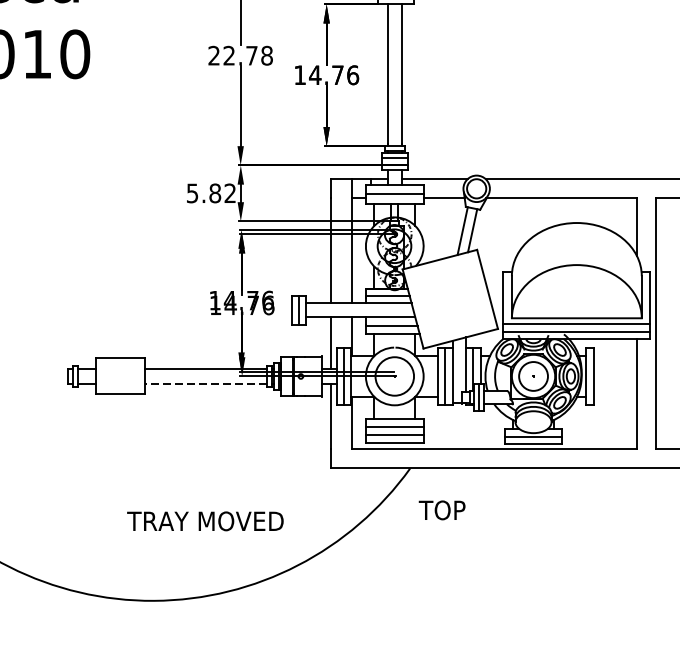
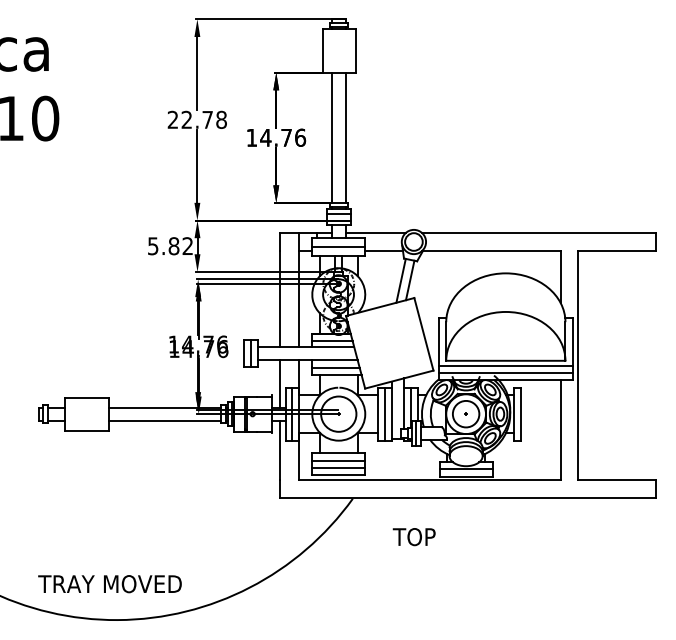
line: (204, 383) -> (164, 420), dashed -> solid
text: (441, 510) -> (413, 537), moved
text: (204, 521) -> (109, 584), moved

